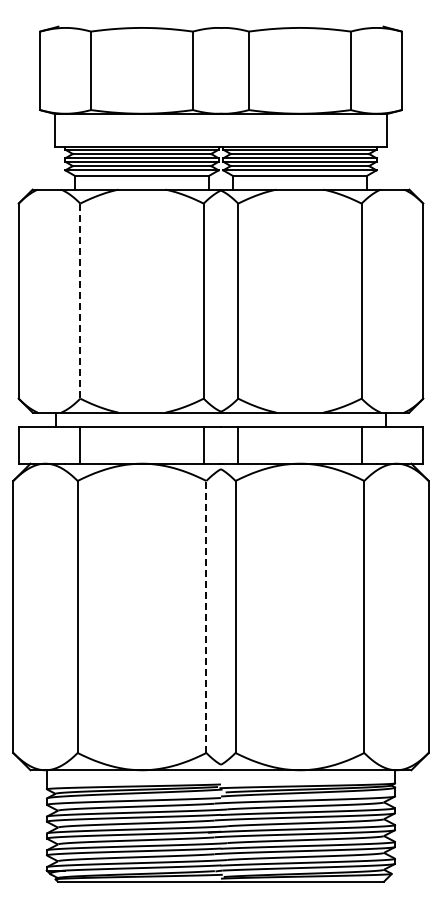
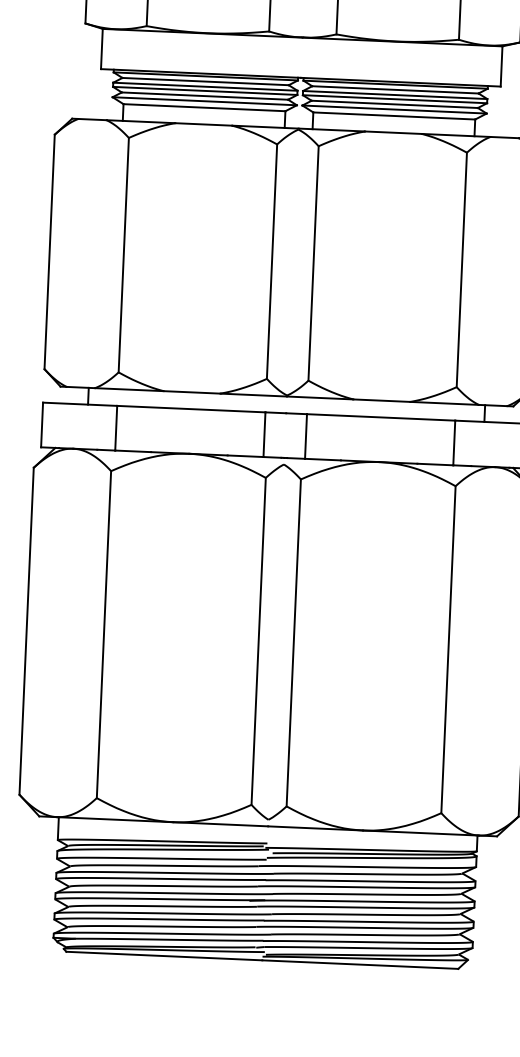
line: (80, 301) -> (123, 255), dashed -> solid
line: (206, 616) -> (258, 640), dashed -> solid

